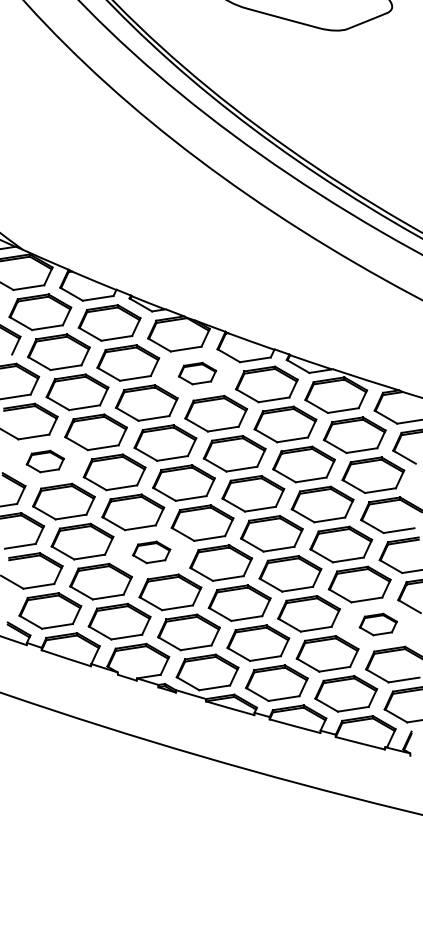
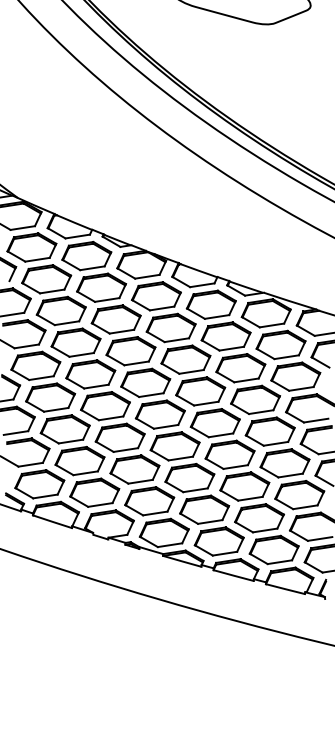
part: (197, 373) -> (156, 296), size x1.67
part: (45, 461) -> (35, 365), size x1.67
part: (151, 552) -> (119, 437), size x1.67
part: (378, 624) -> (299, 494), size x1.67

